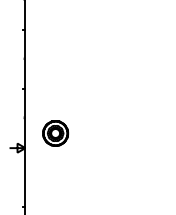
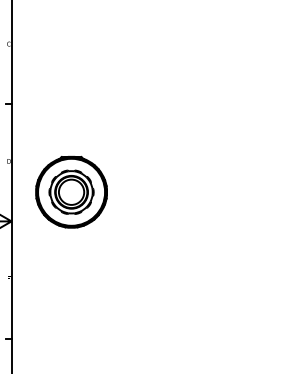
part: (55, 133) -> (71, 192), size x1.43

